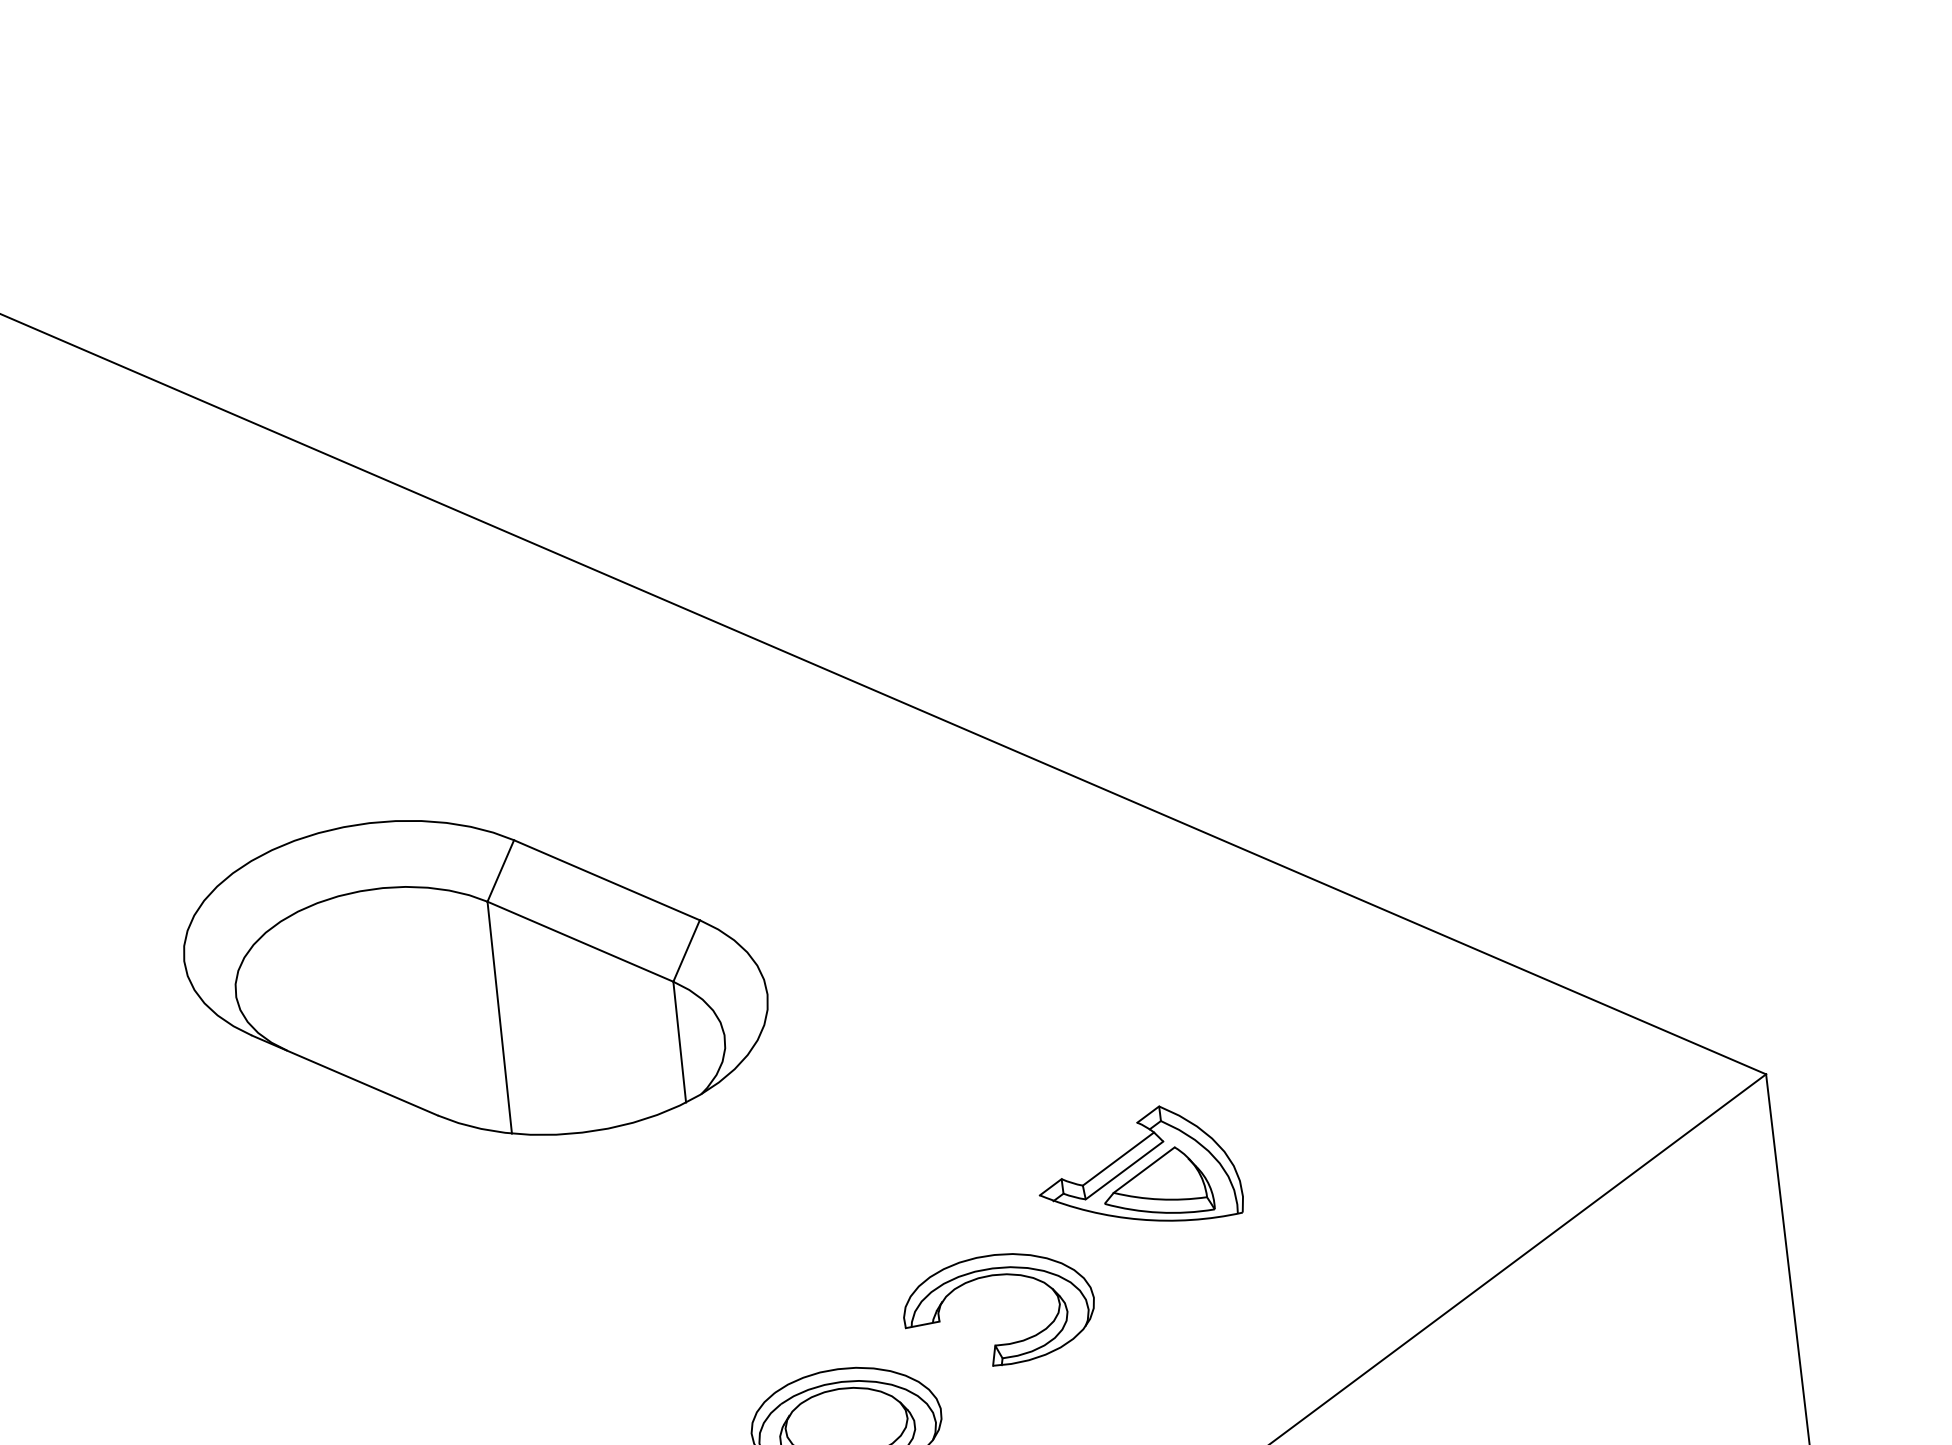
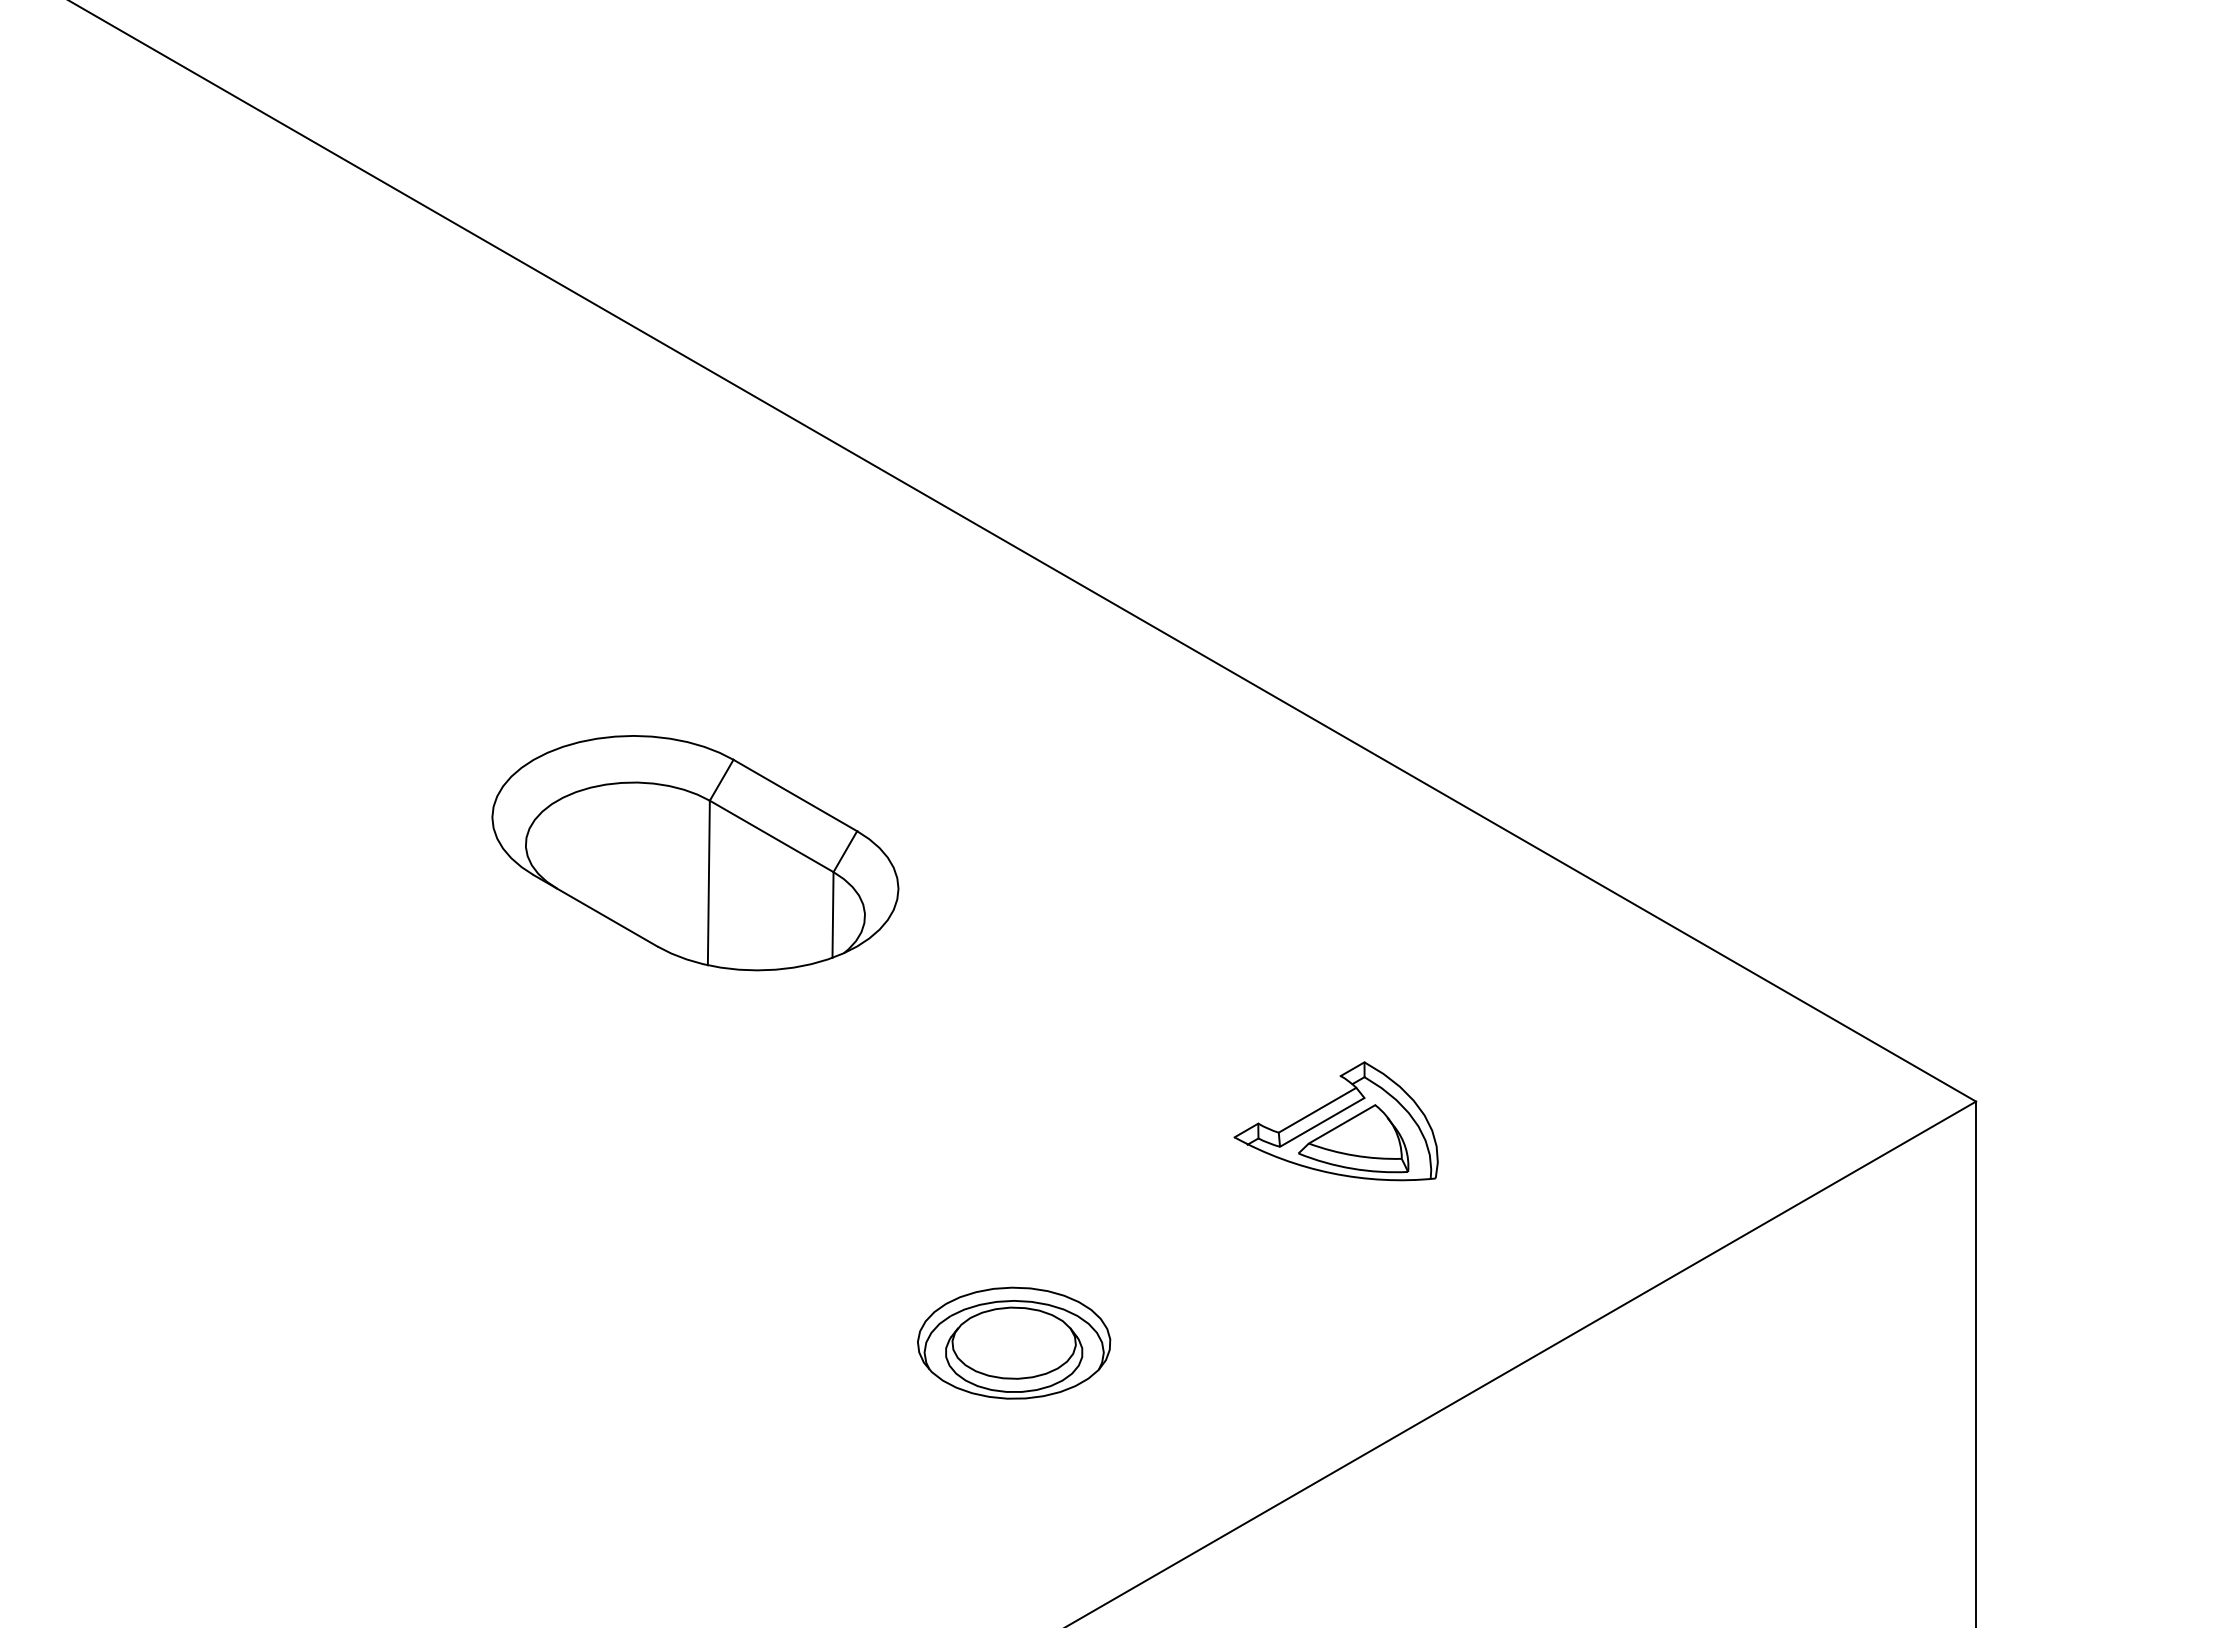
part: (475, 977) -> (695, 852), size x0.7
part: (1001, 1275) -> (1186, 1213), removed

